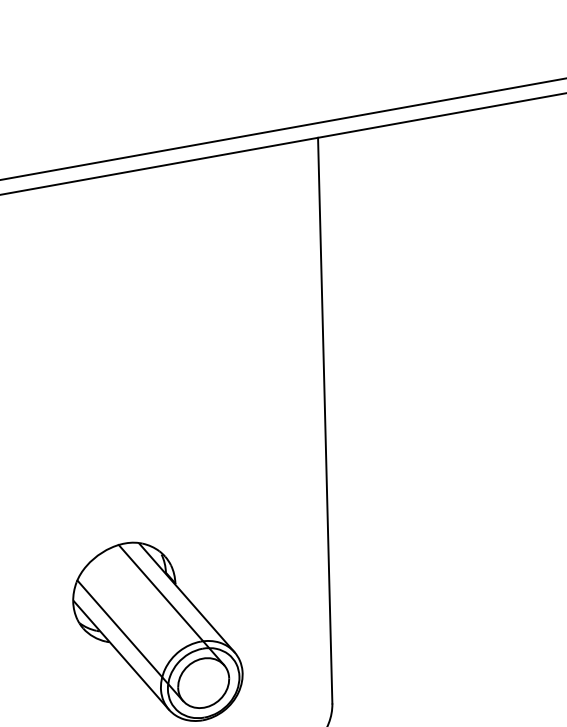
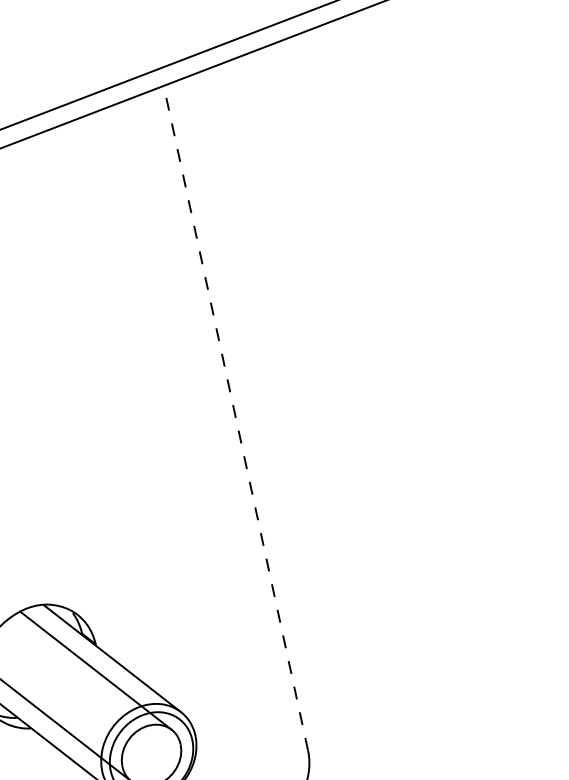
line: (325, 420) -> (236, 418), solid -> dashed

